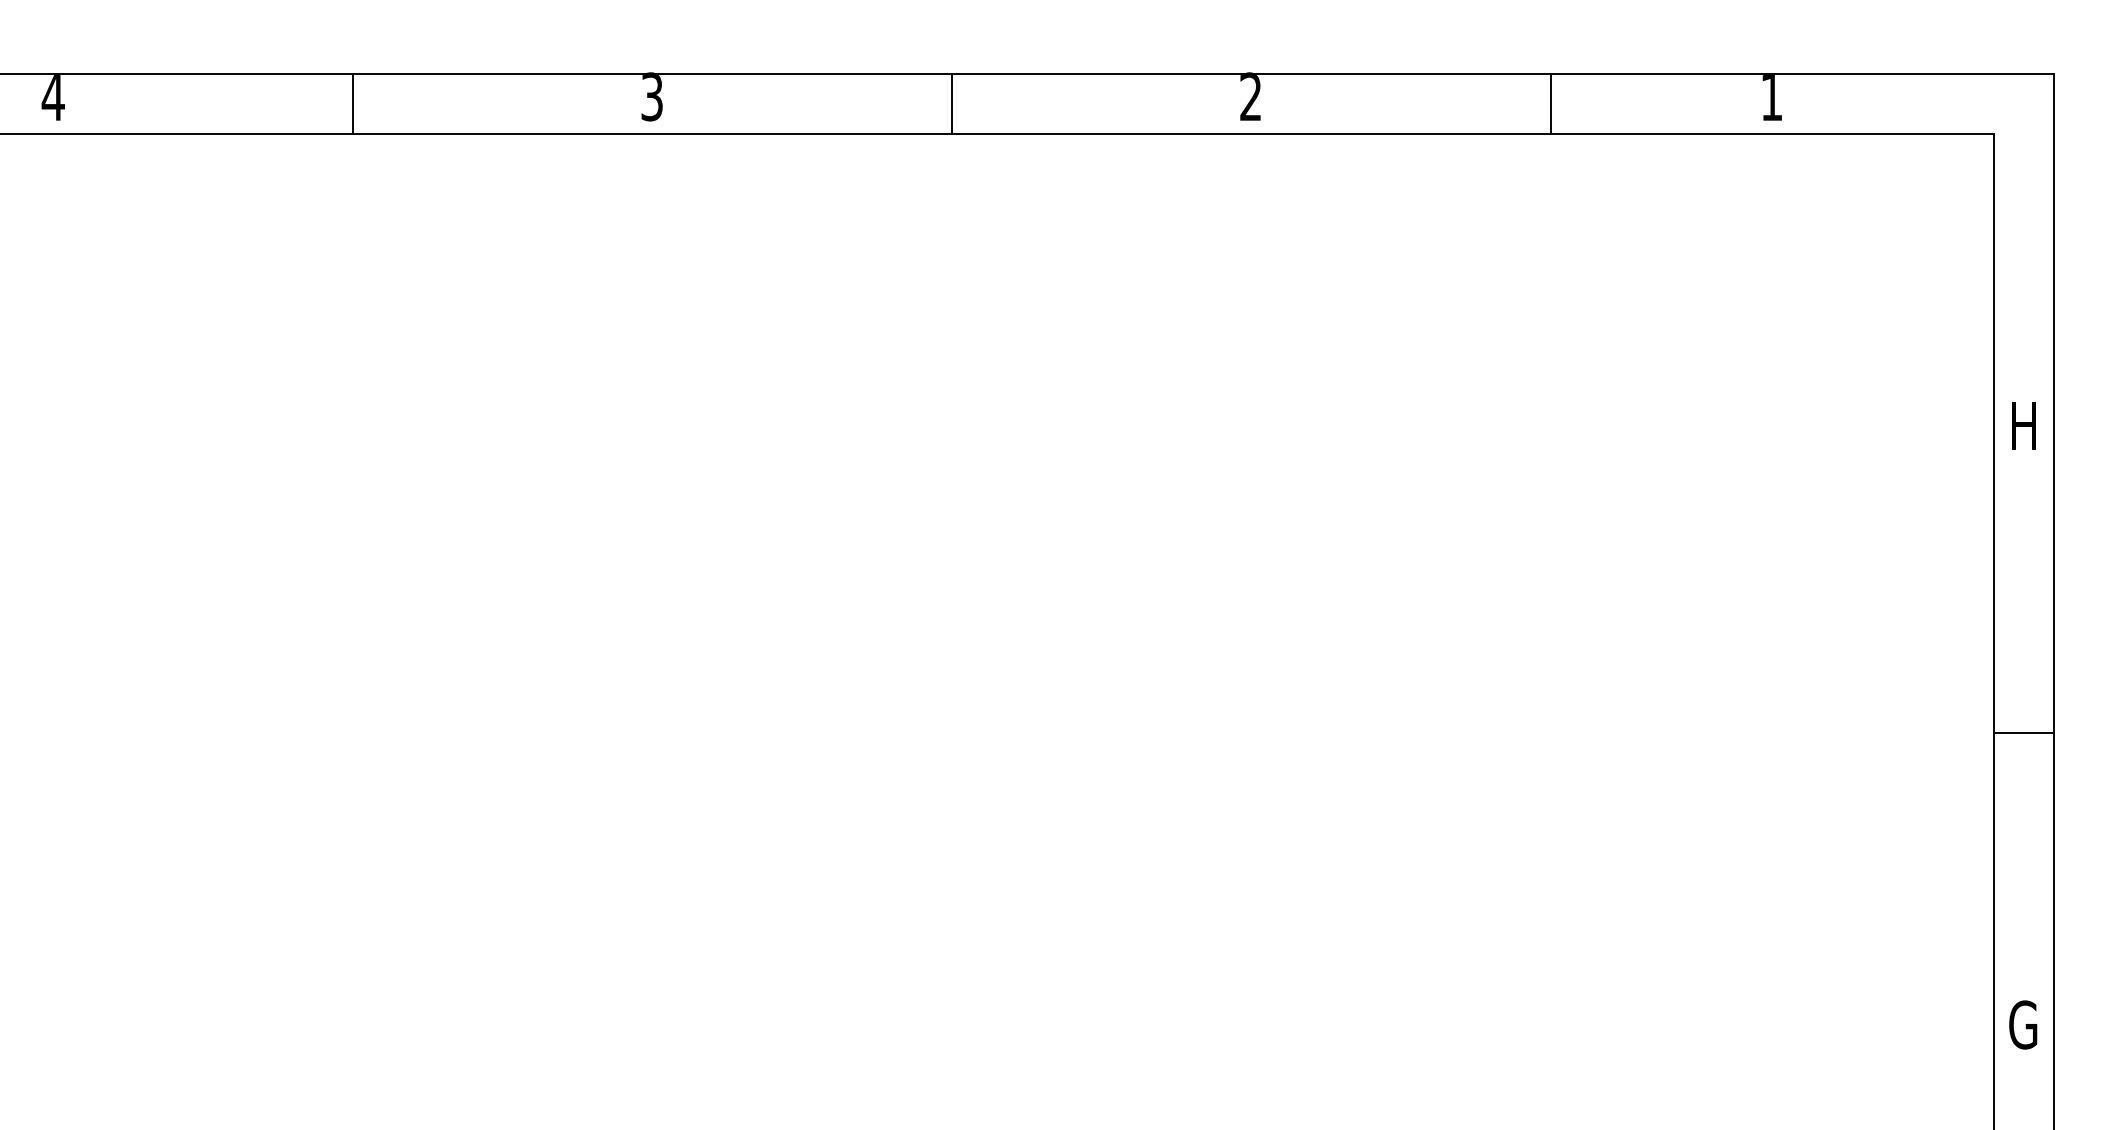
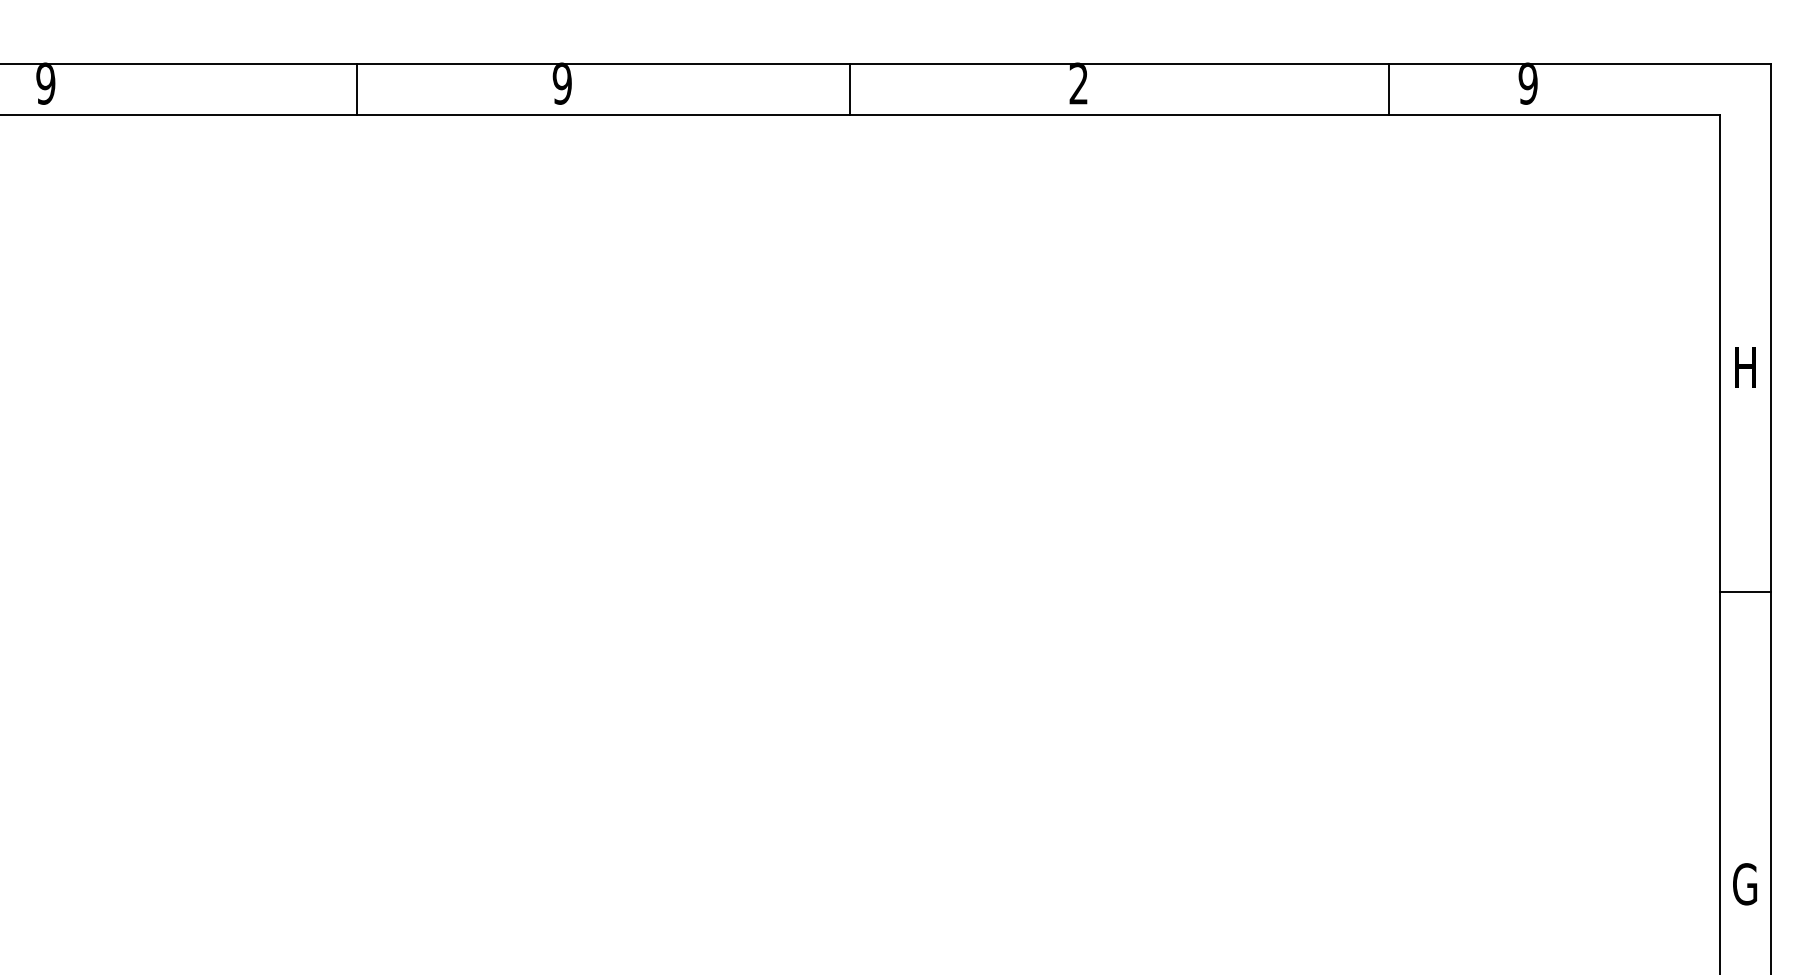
text: (52, 96) -> (45, 83), 4 -> 9
text: (652, 96) -> (562, 83), 3 -> 9
text: (1771, 96) -> (1527, 83), 1 -> 9
line: (353, 103) -> (357, 89), moved
line: (952, 103) -> (850, 89), moved
line: (1550, 103) -> (1389, 89), moved
line: (2023, 732) -> (1745, 592), moved

